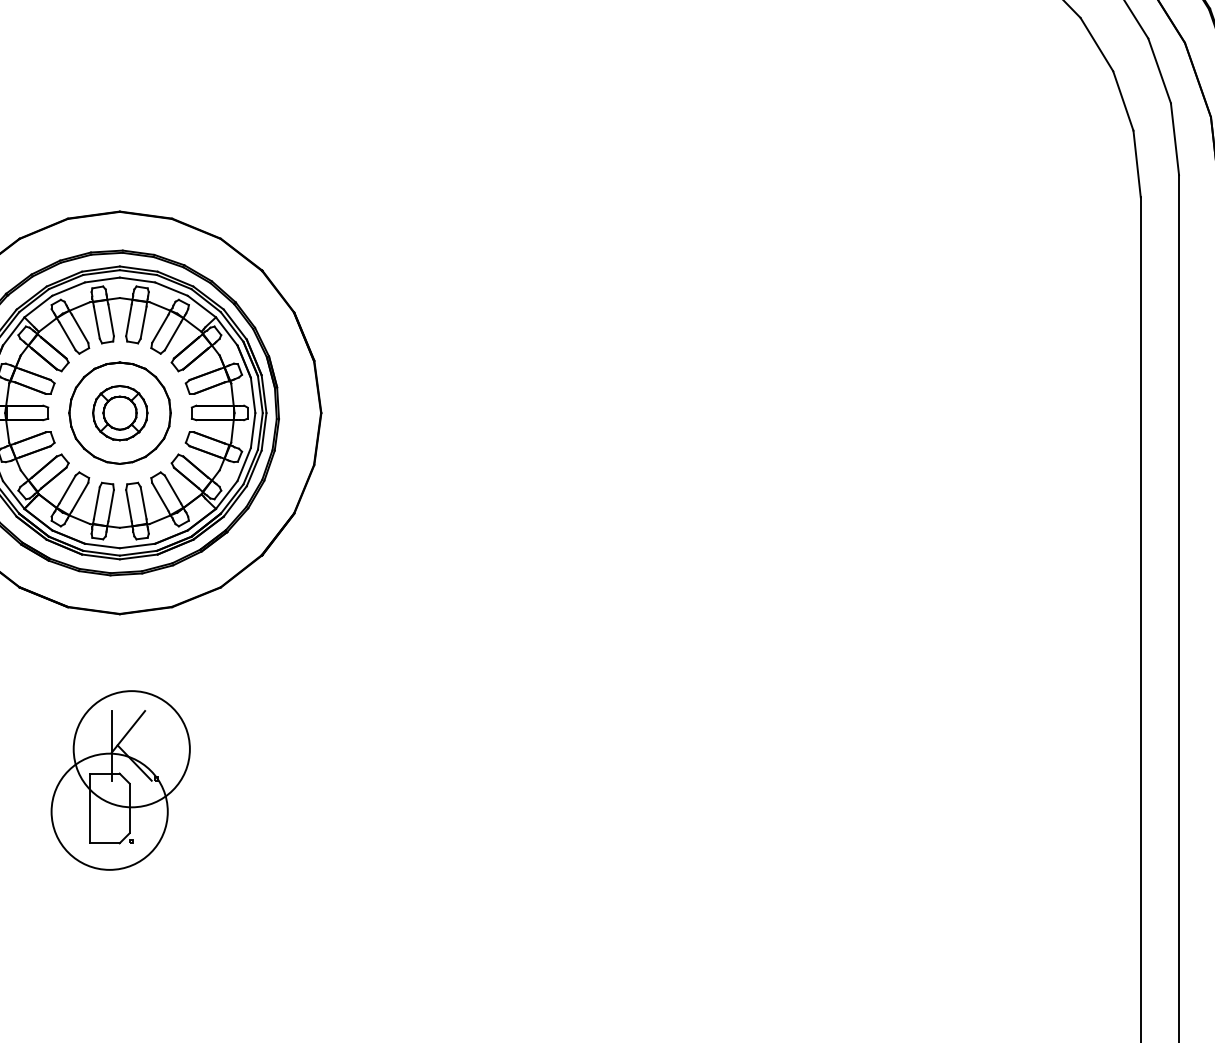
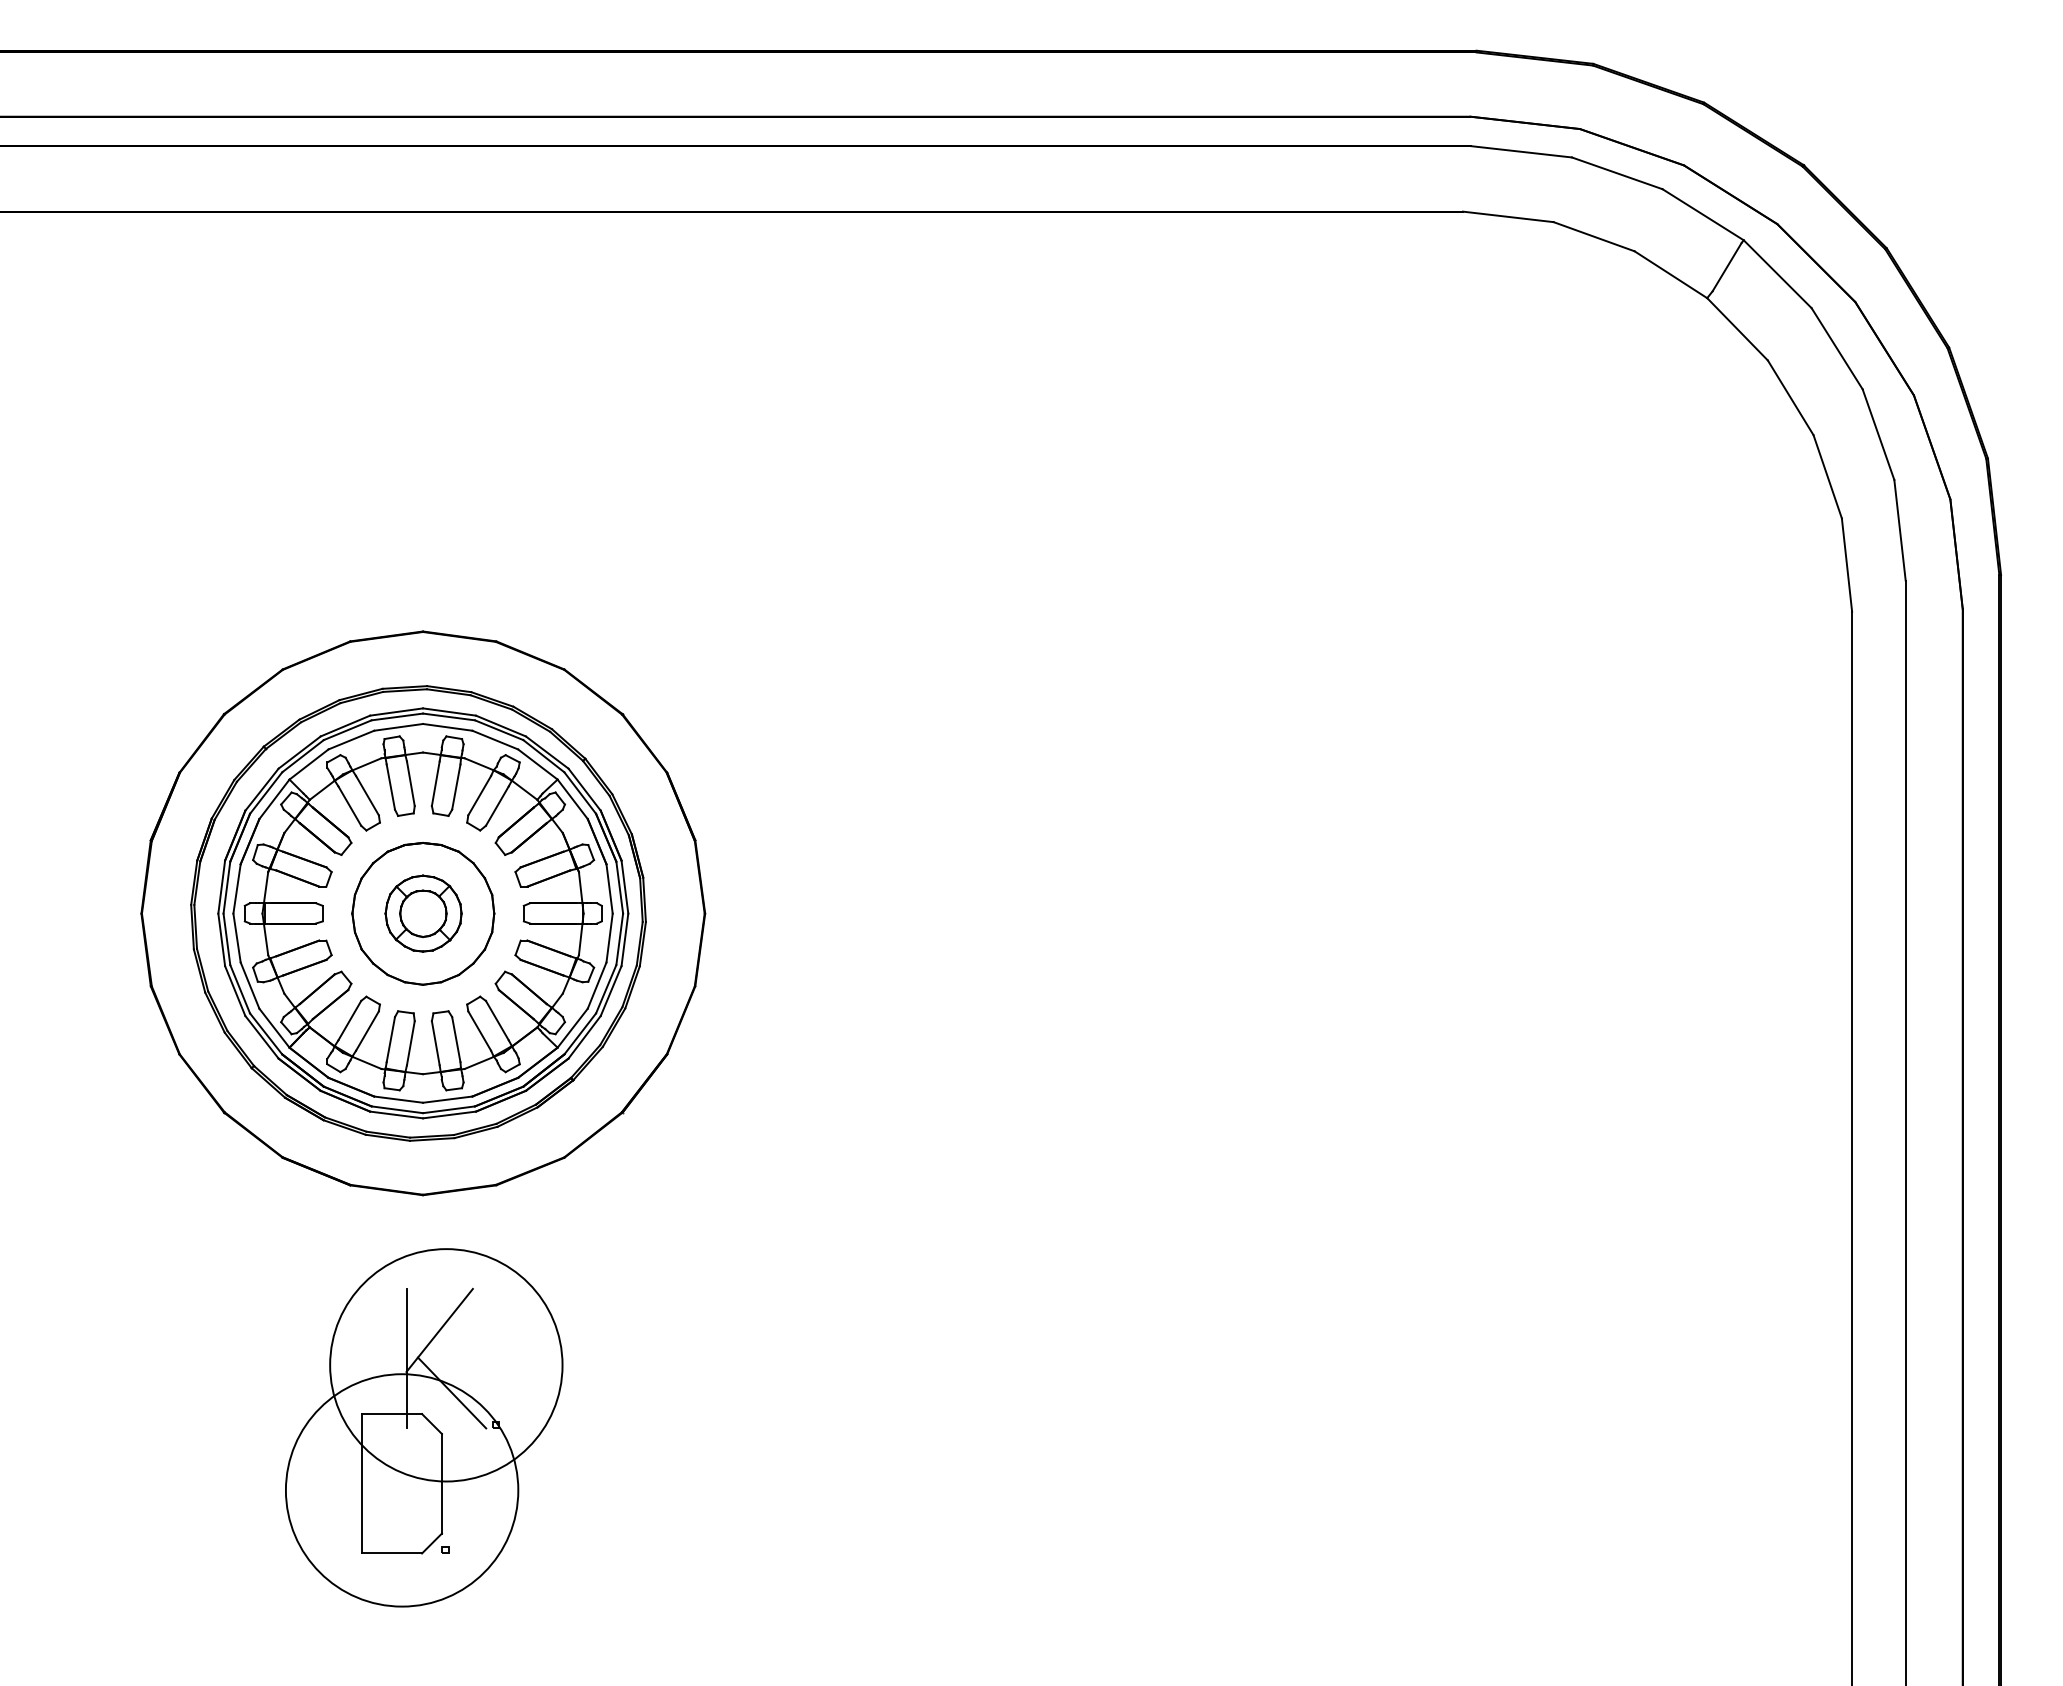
part: (120, 780) -> (424, 1427), size x1.43

